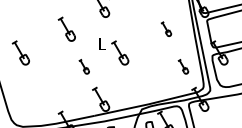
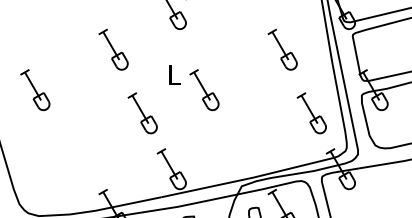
part: (166, 28) -> (283, 48), size x1.67
part: (84, 66) -> (143, 113), size x1.67
part: (183, 66) -> (312, 113), size x1.67

